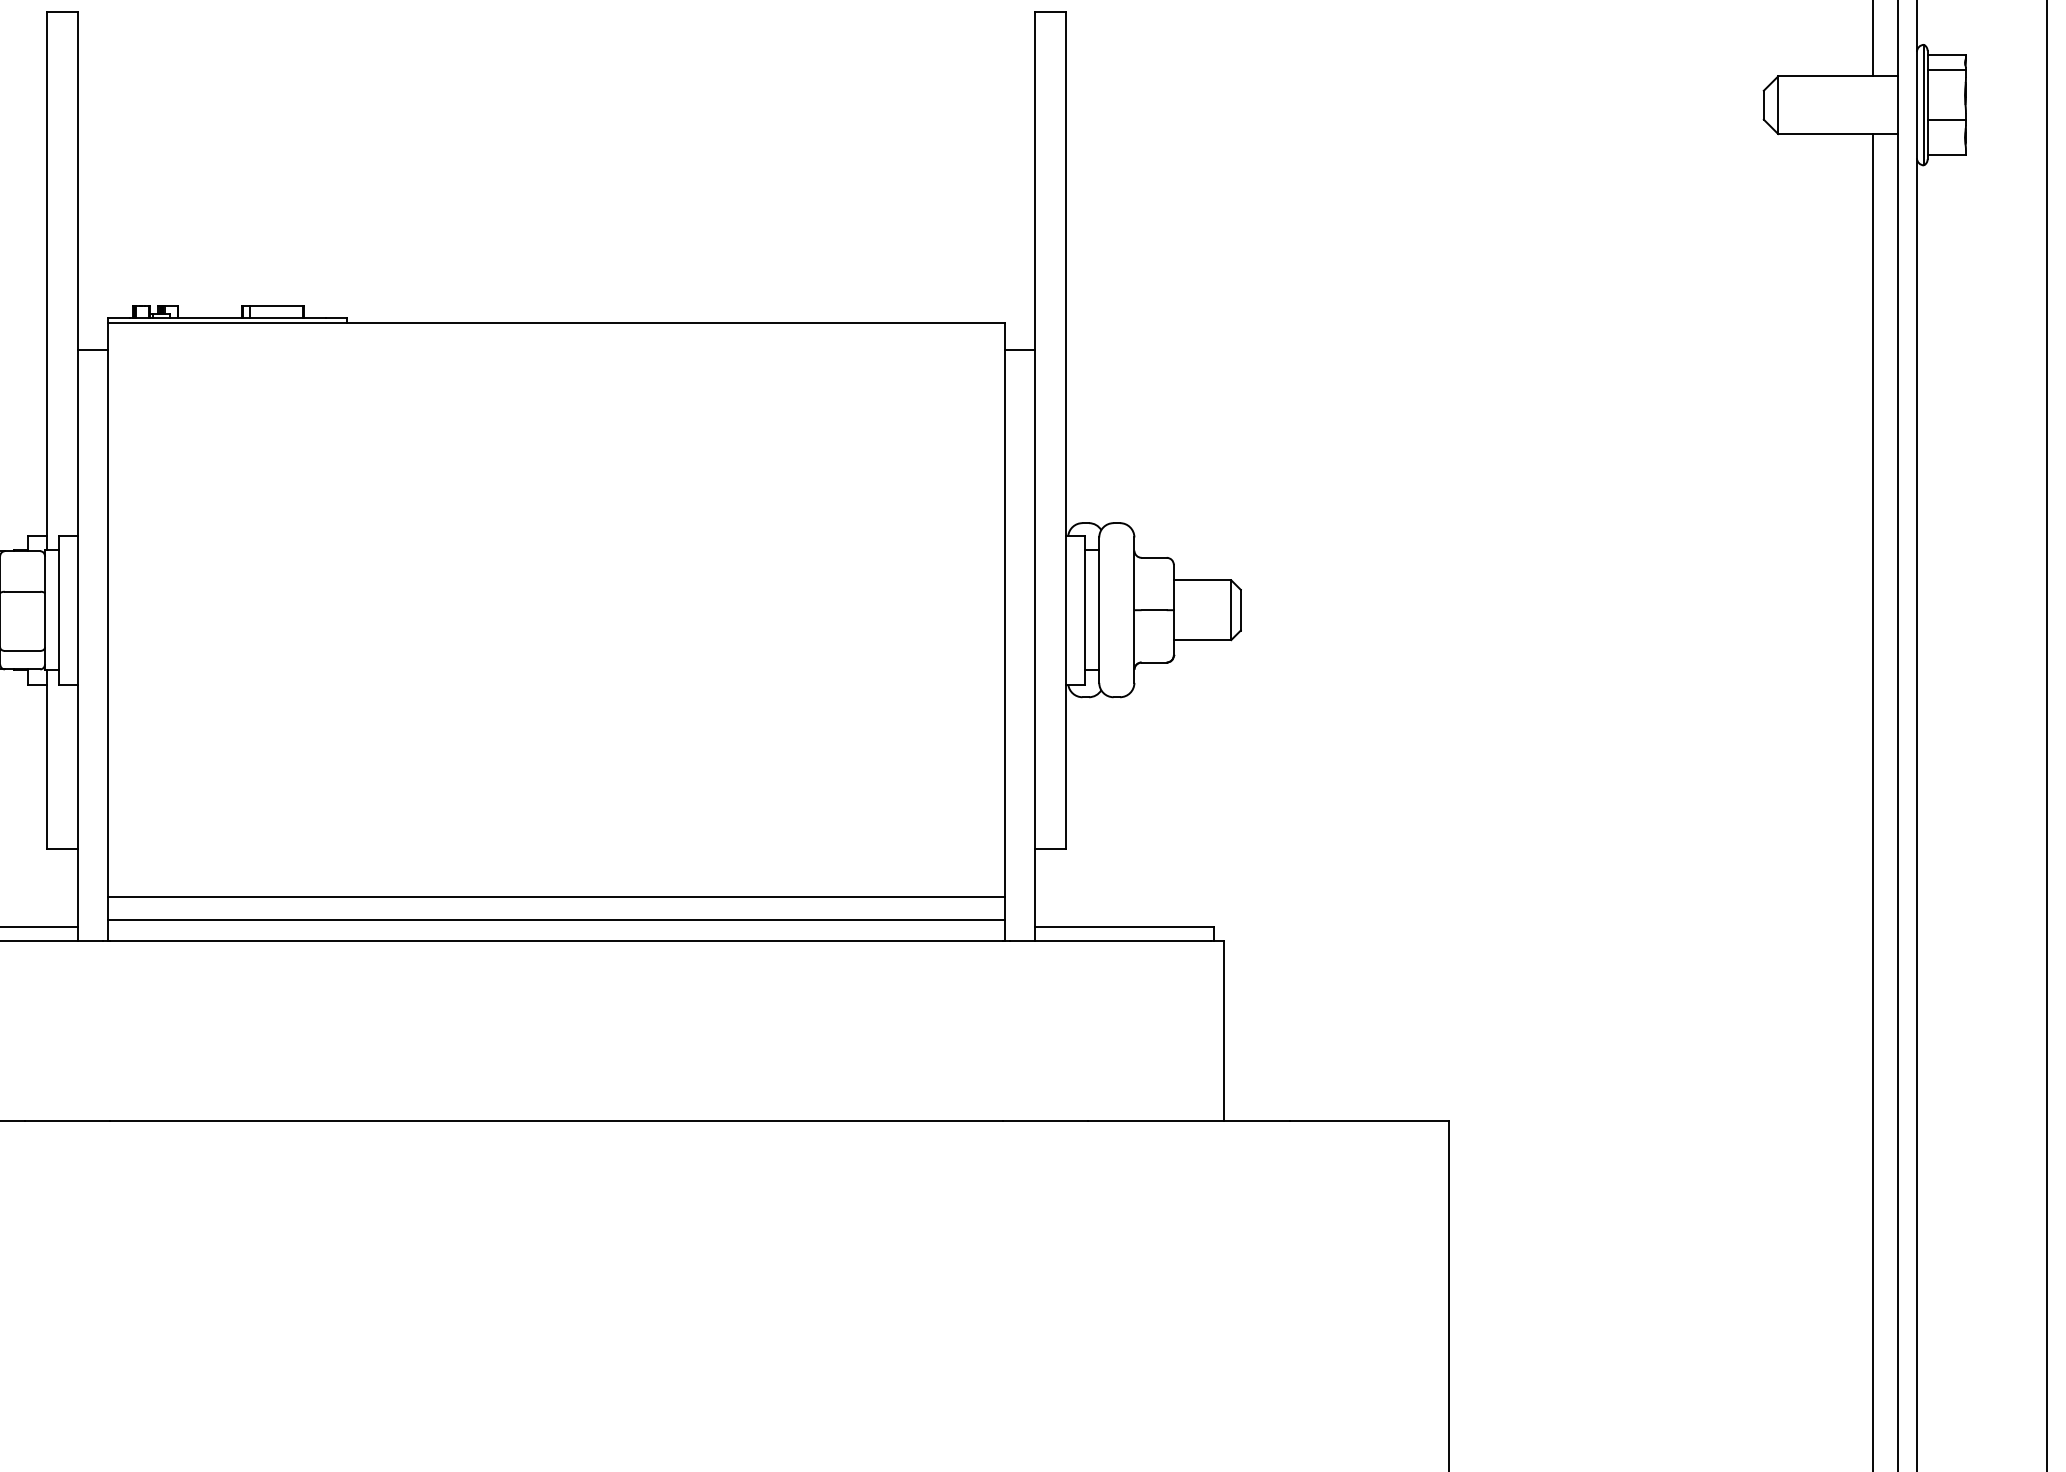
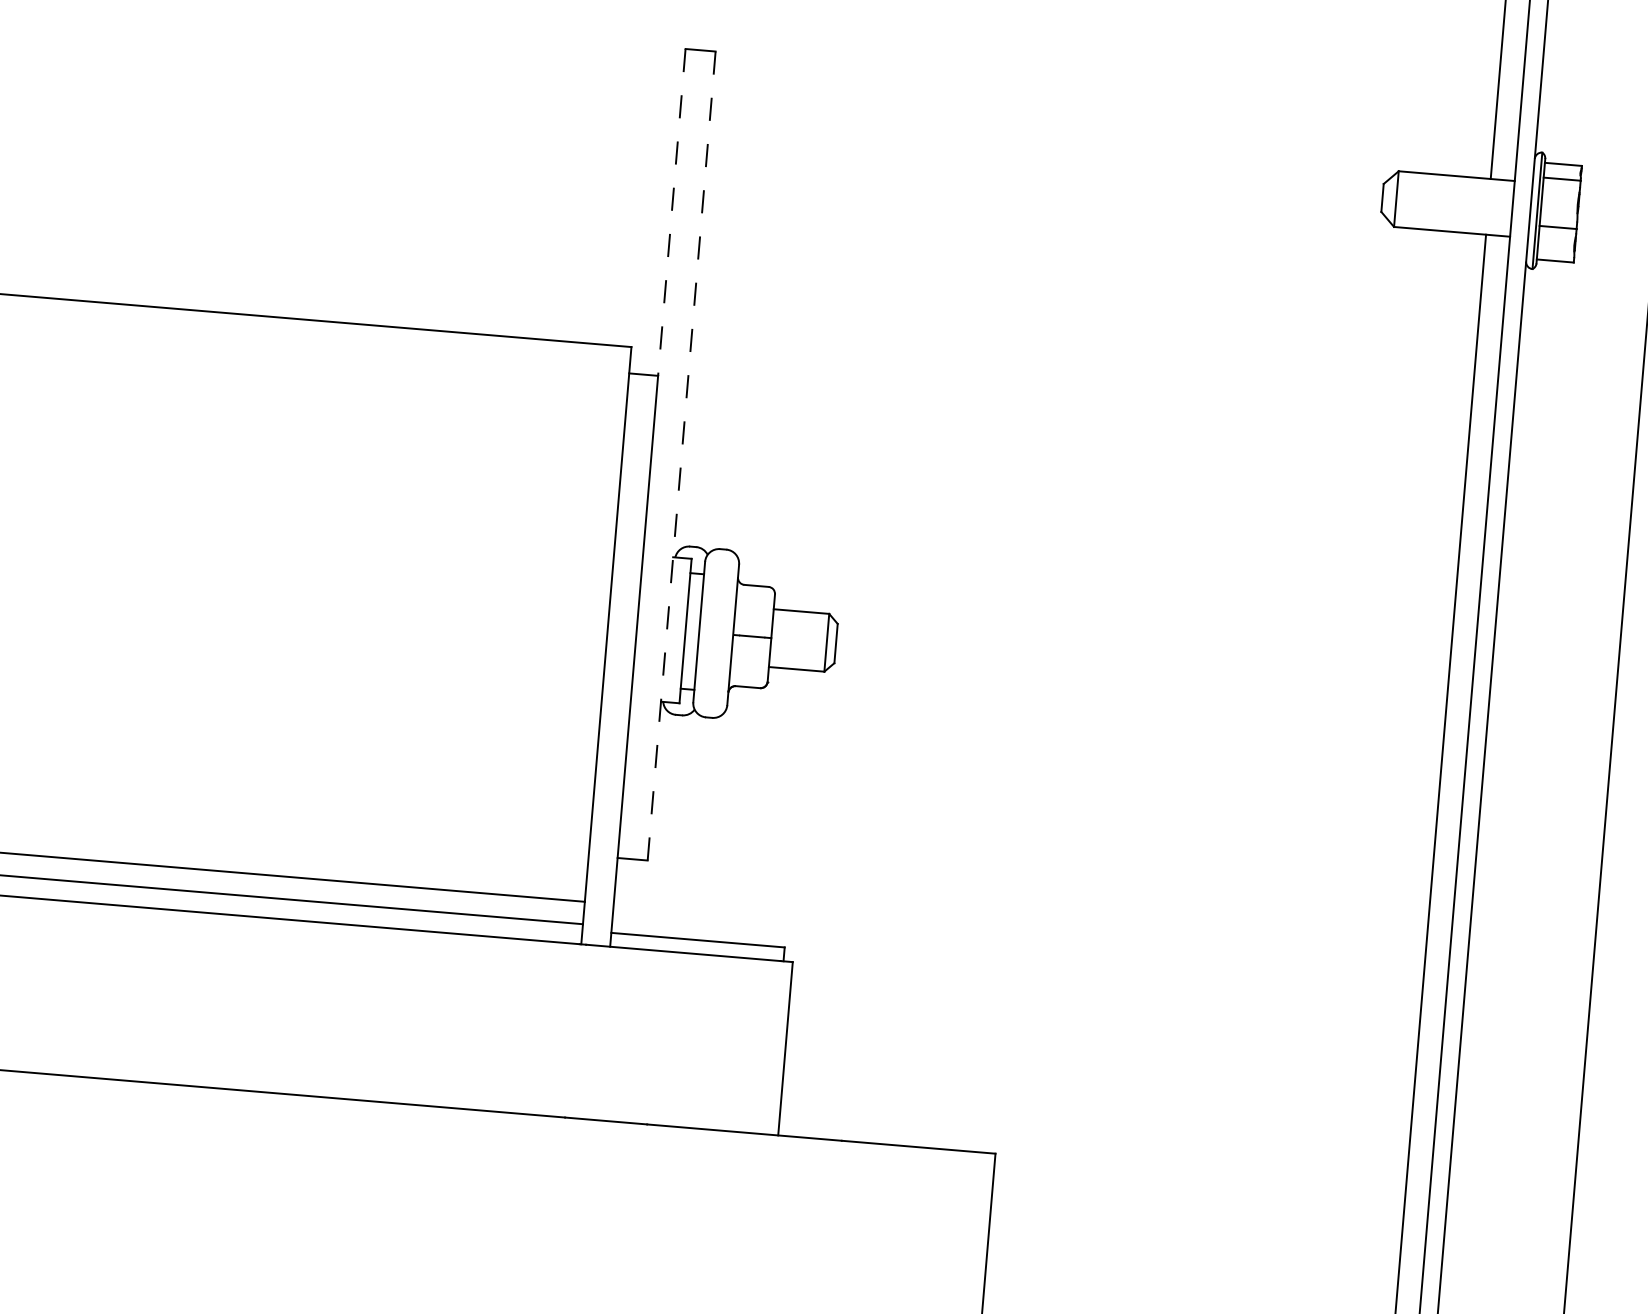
line: (1034, 181) -> (671, 212), solid -> dashed
line: (1066, 430) -> (682, 455), solid -> dashed

